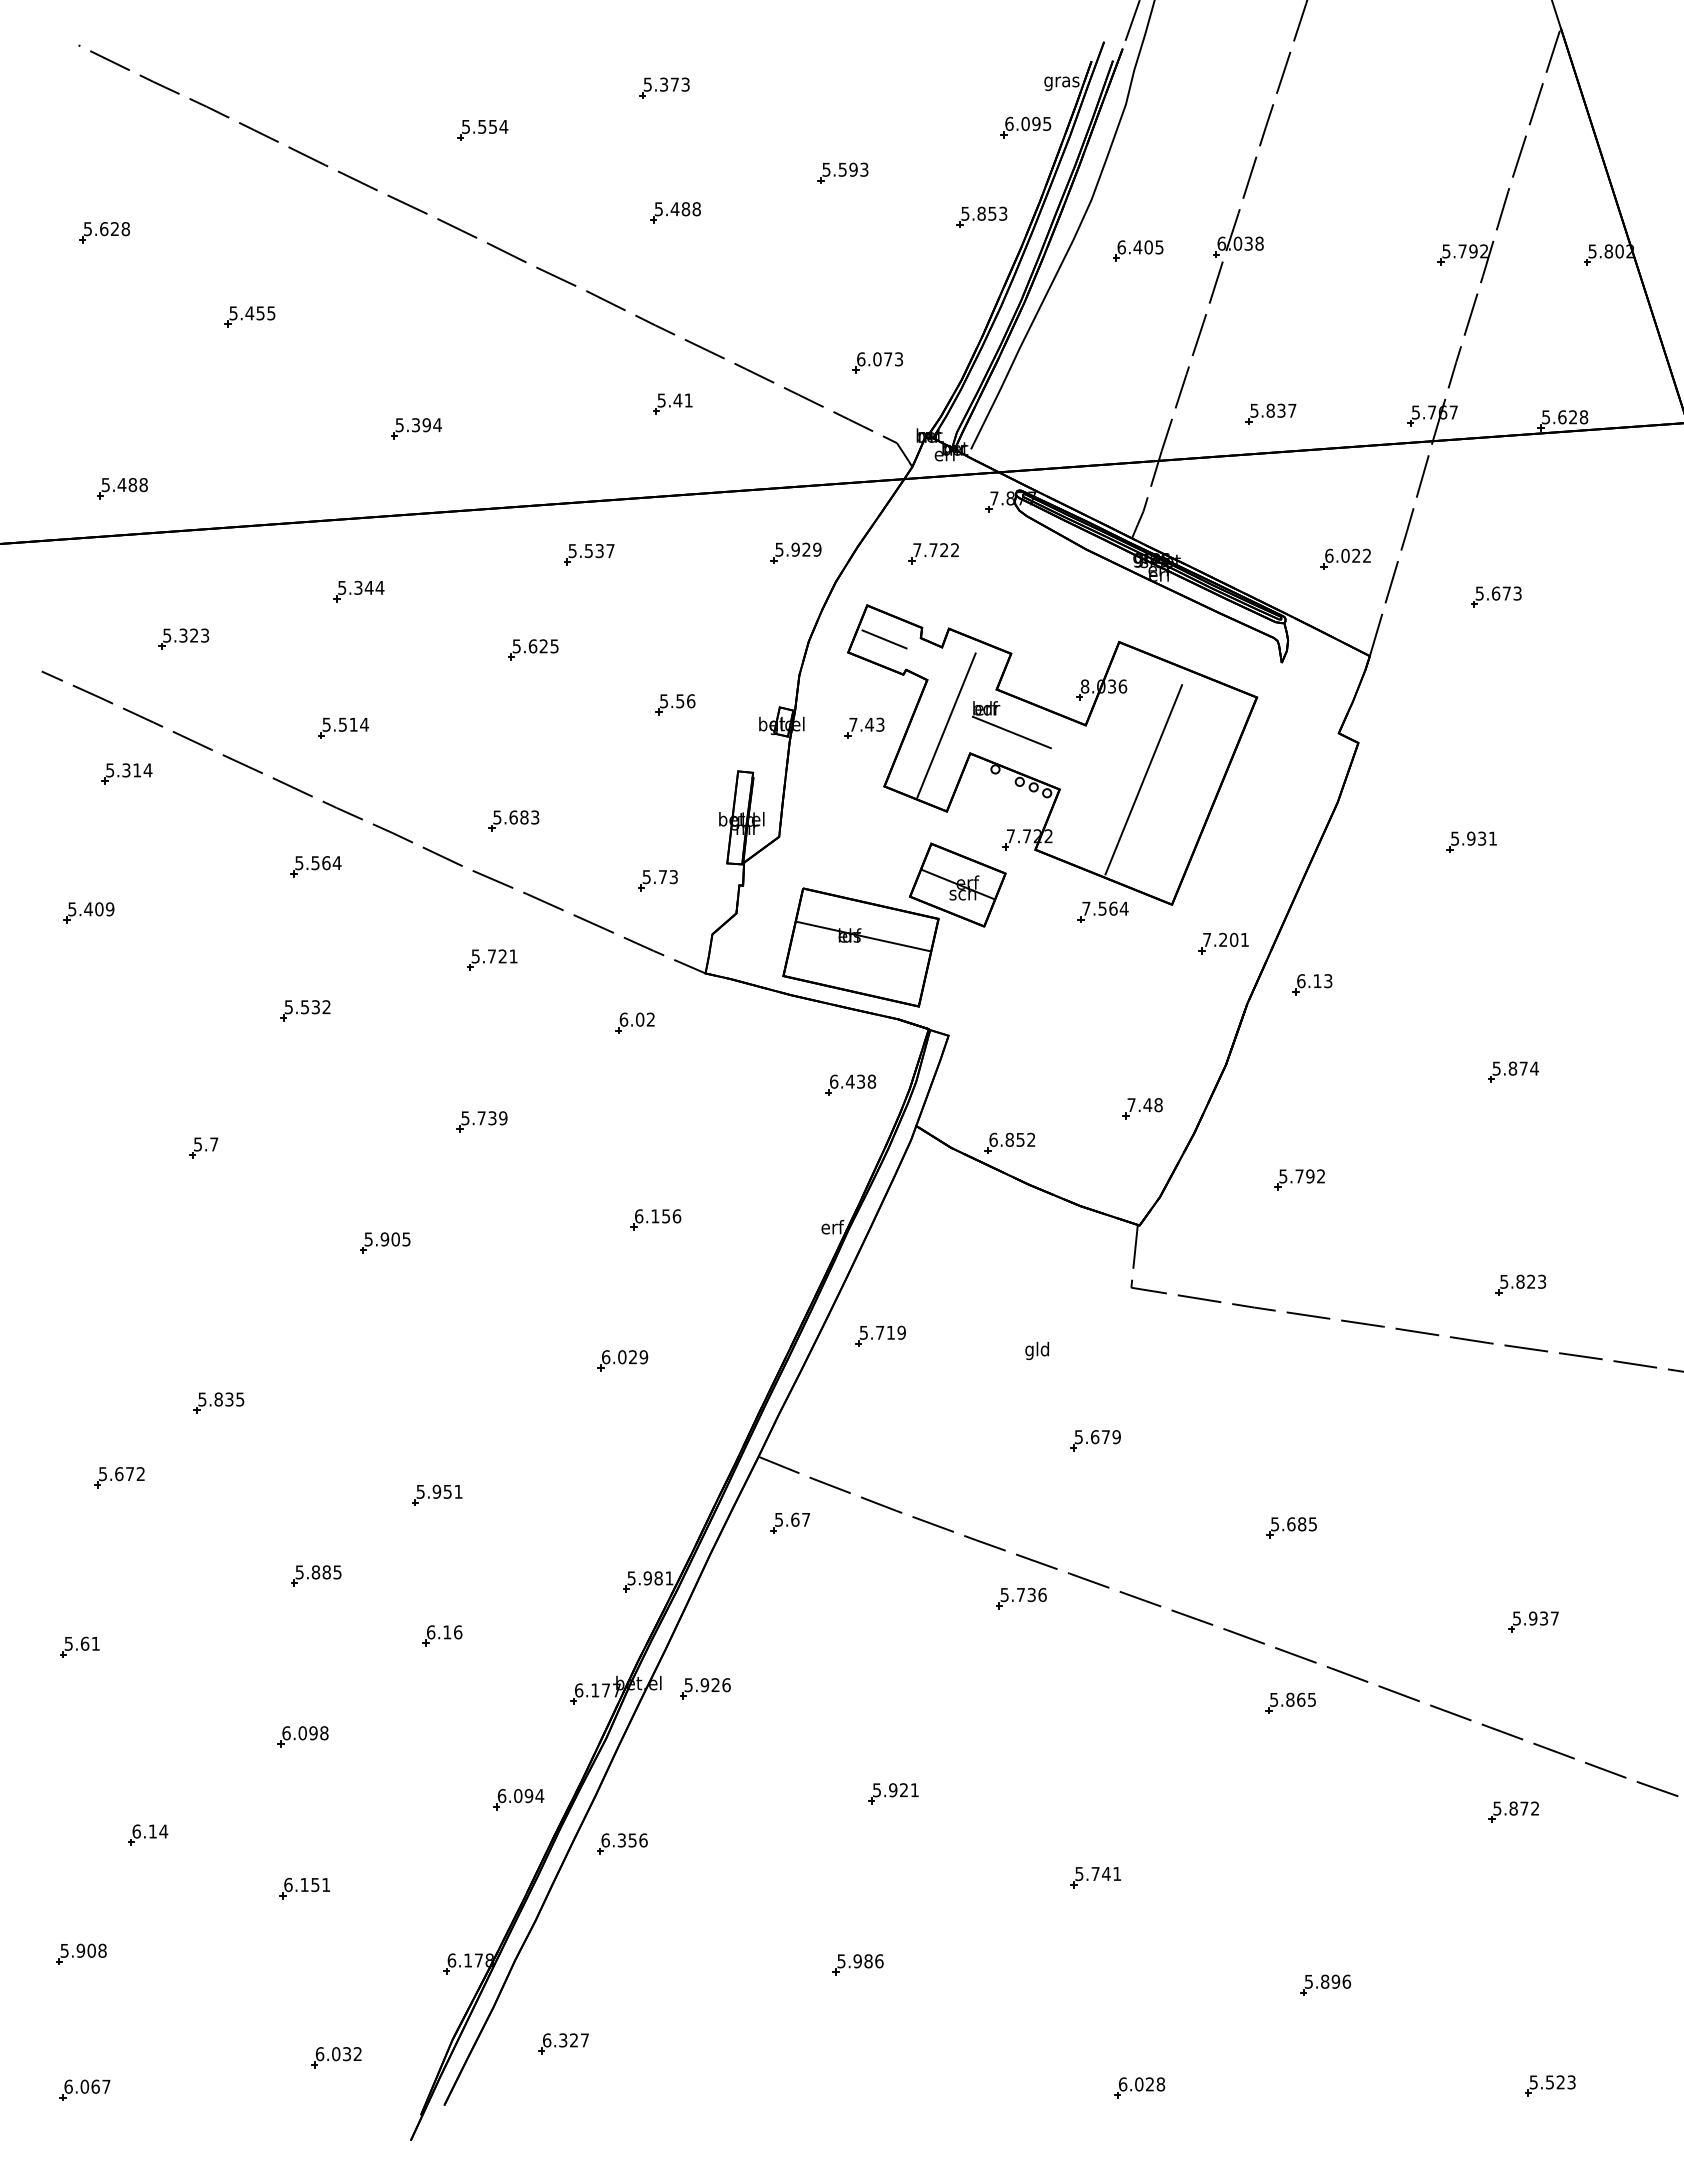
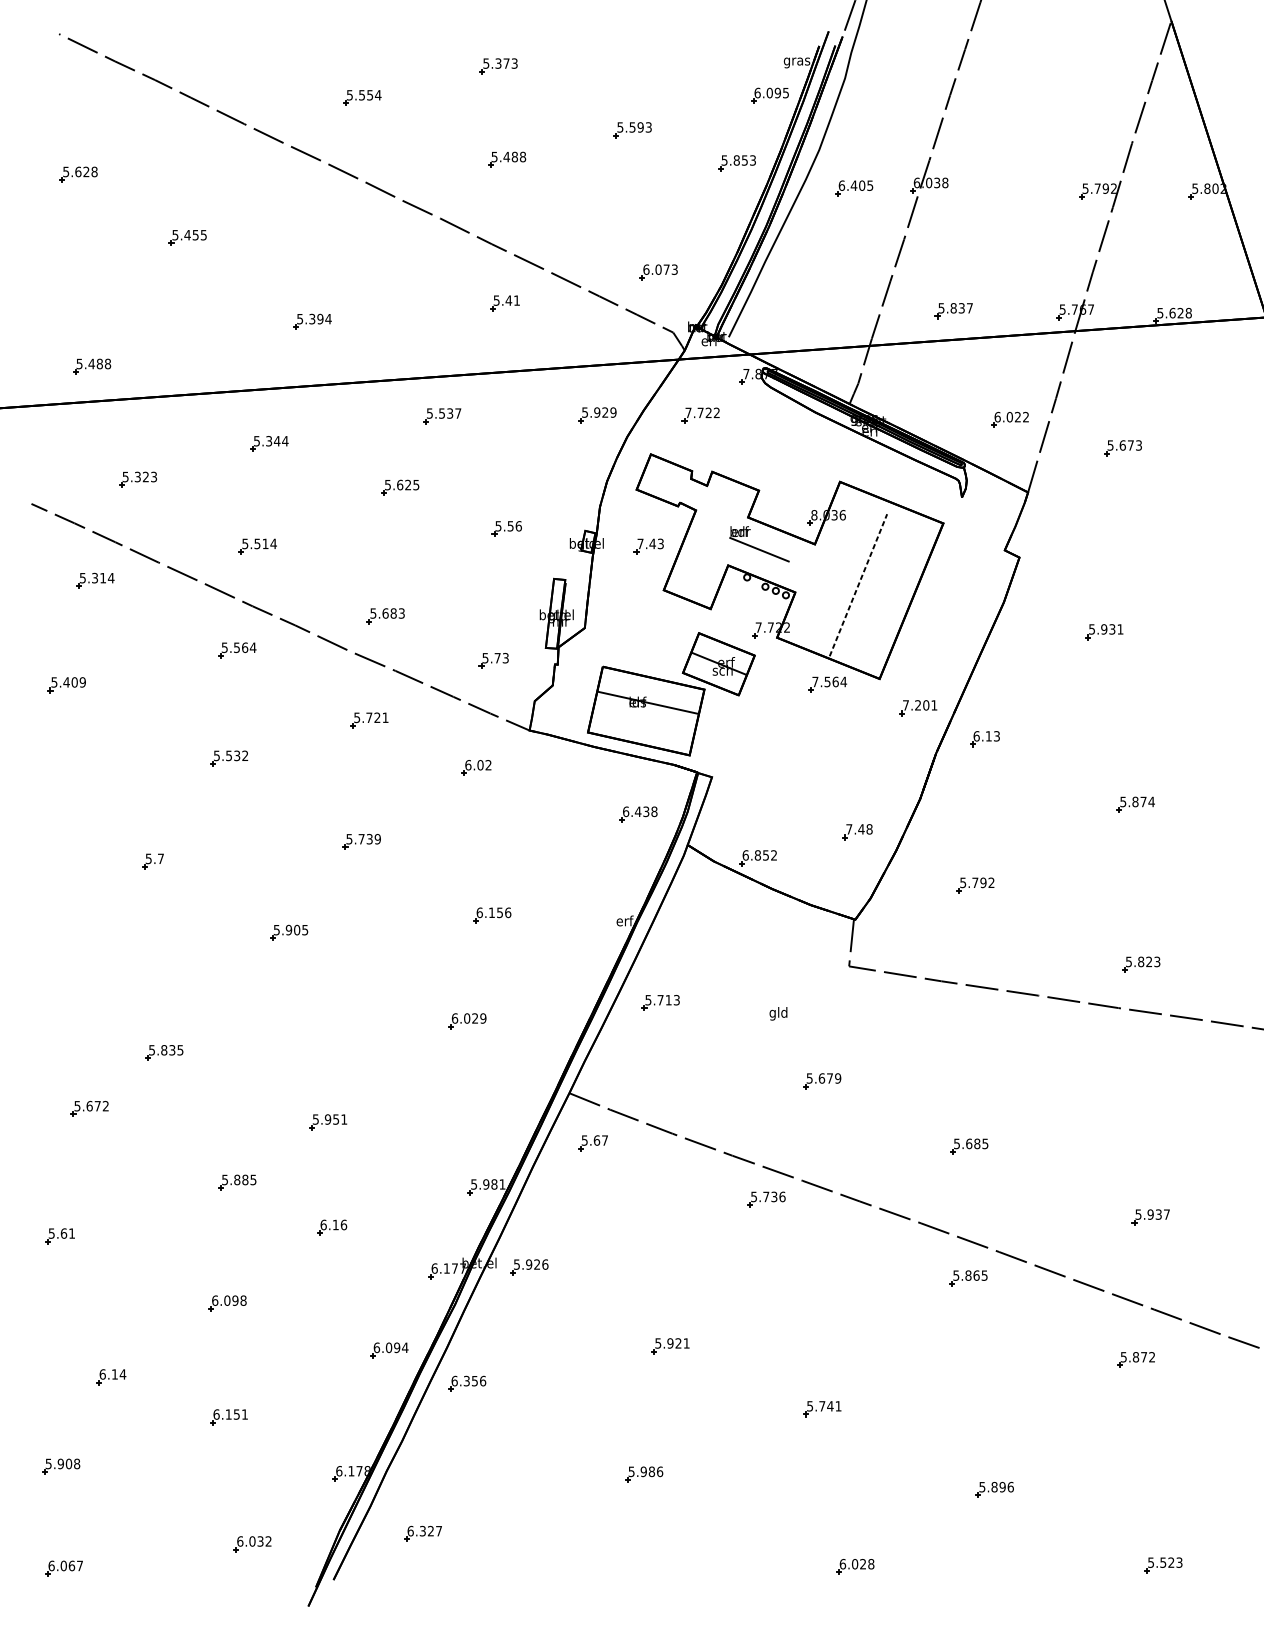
line: (884, 639) -> (663, 479), removed
line: (945, 725) -> (709, 544), removed
line: (1143, 779) -> (858, 585), solid -> dashed
text: (901, 1332) -> (676, 999), 5.719 -> 5.713

